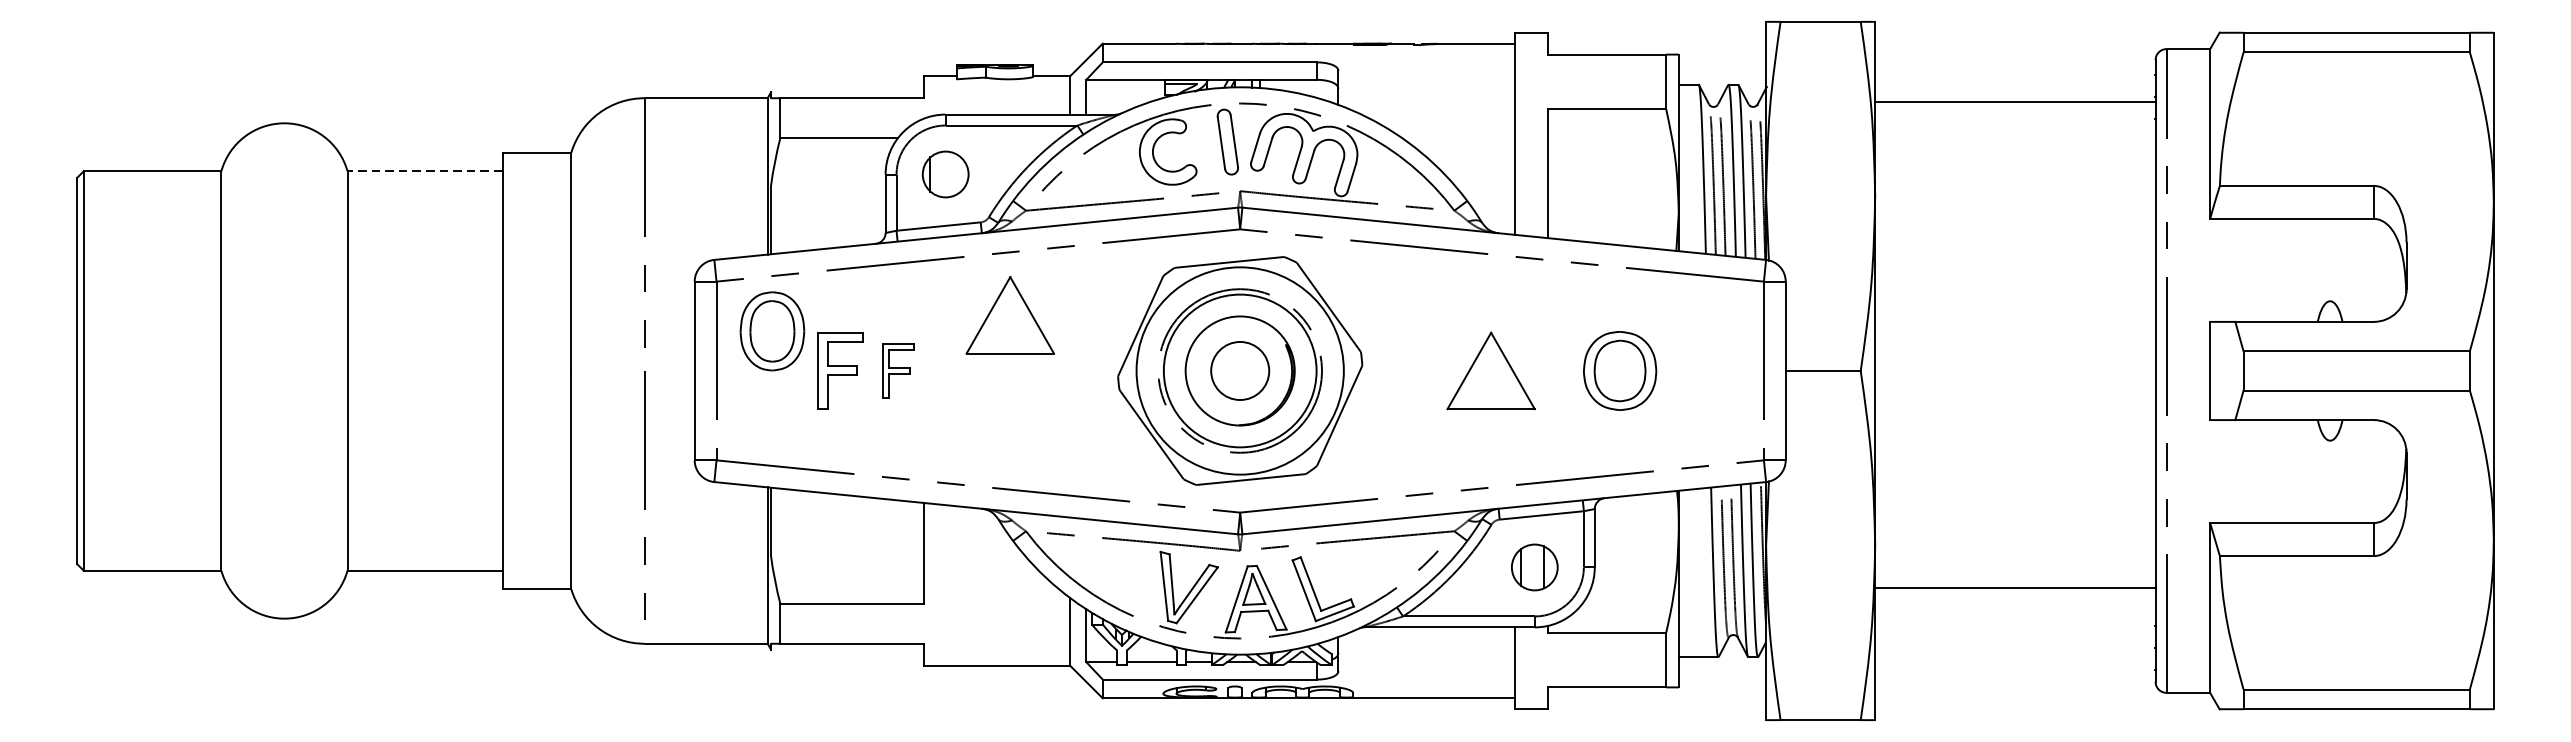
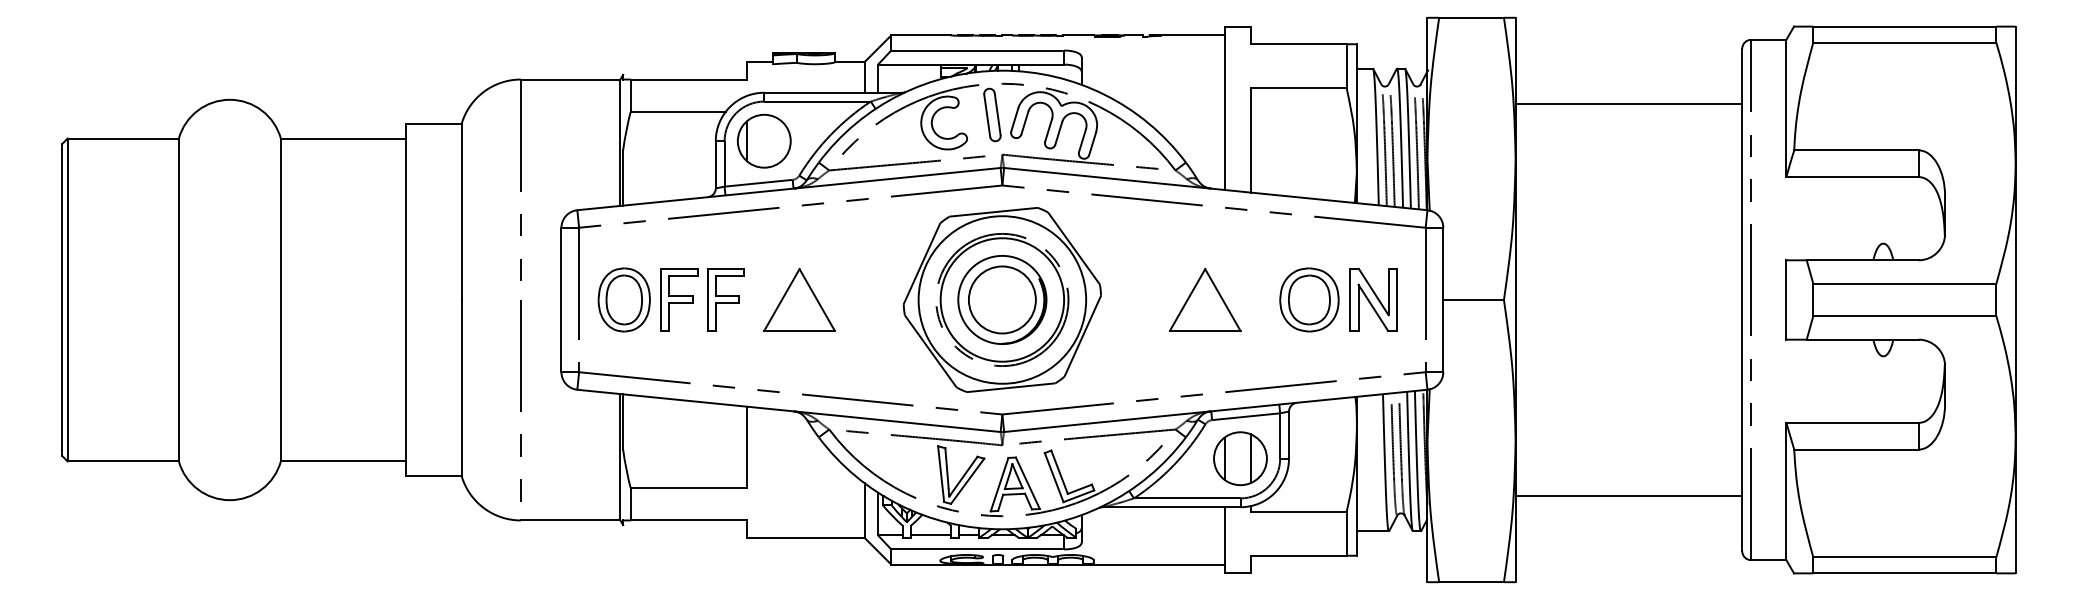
line: (2014, 101) -> (1628, 104), moved
line: (425, 171) -> (343, 138), dashed -> solid
part: (945, 173) -> (764, 140), size x1.43
part: (1010, 314) -> (799, 299), moved
part: (771, 330) -> (623, 299), moved
part: (897, 370) -> (725, 299), size x1.43
circle: (1239, 370) -> (1001, 299), size x1.43
part: (1699, 370) -> (1373, 299), added
part: (1534, 567) -> (1240, 458), size x1.43
line: (2014, 588) -> (1628, 495), moved

